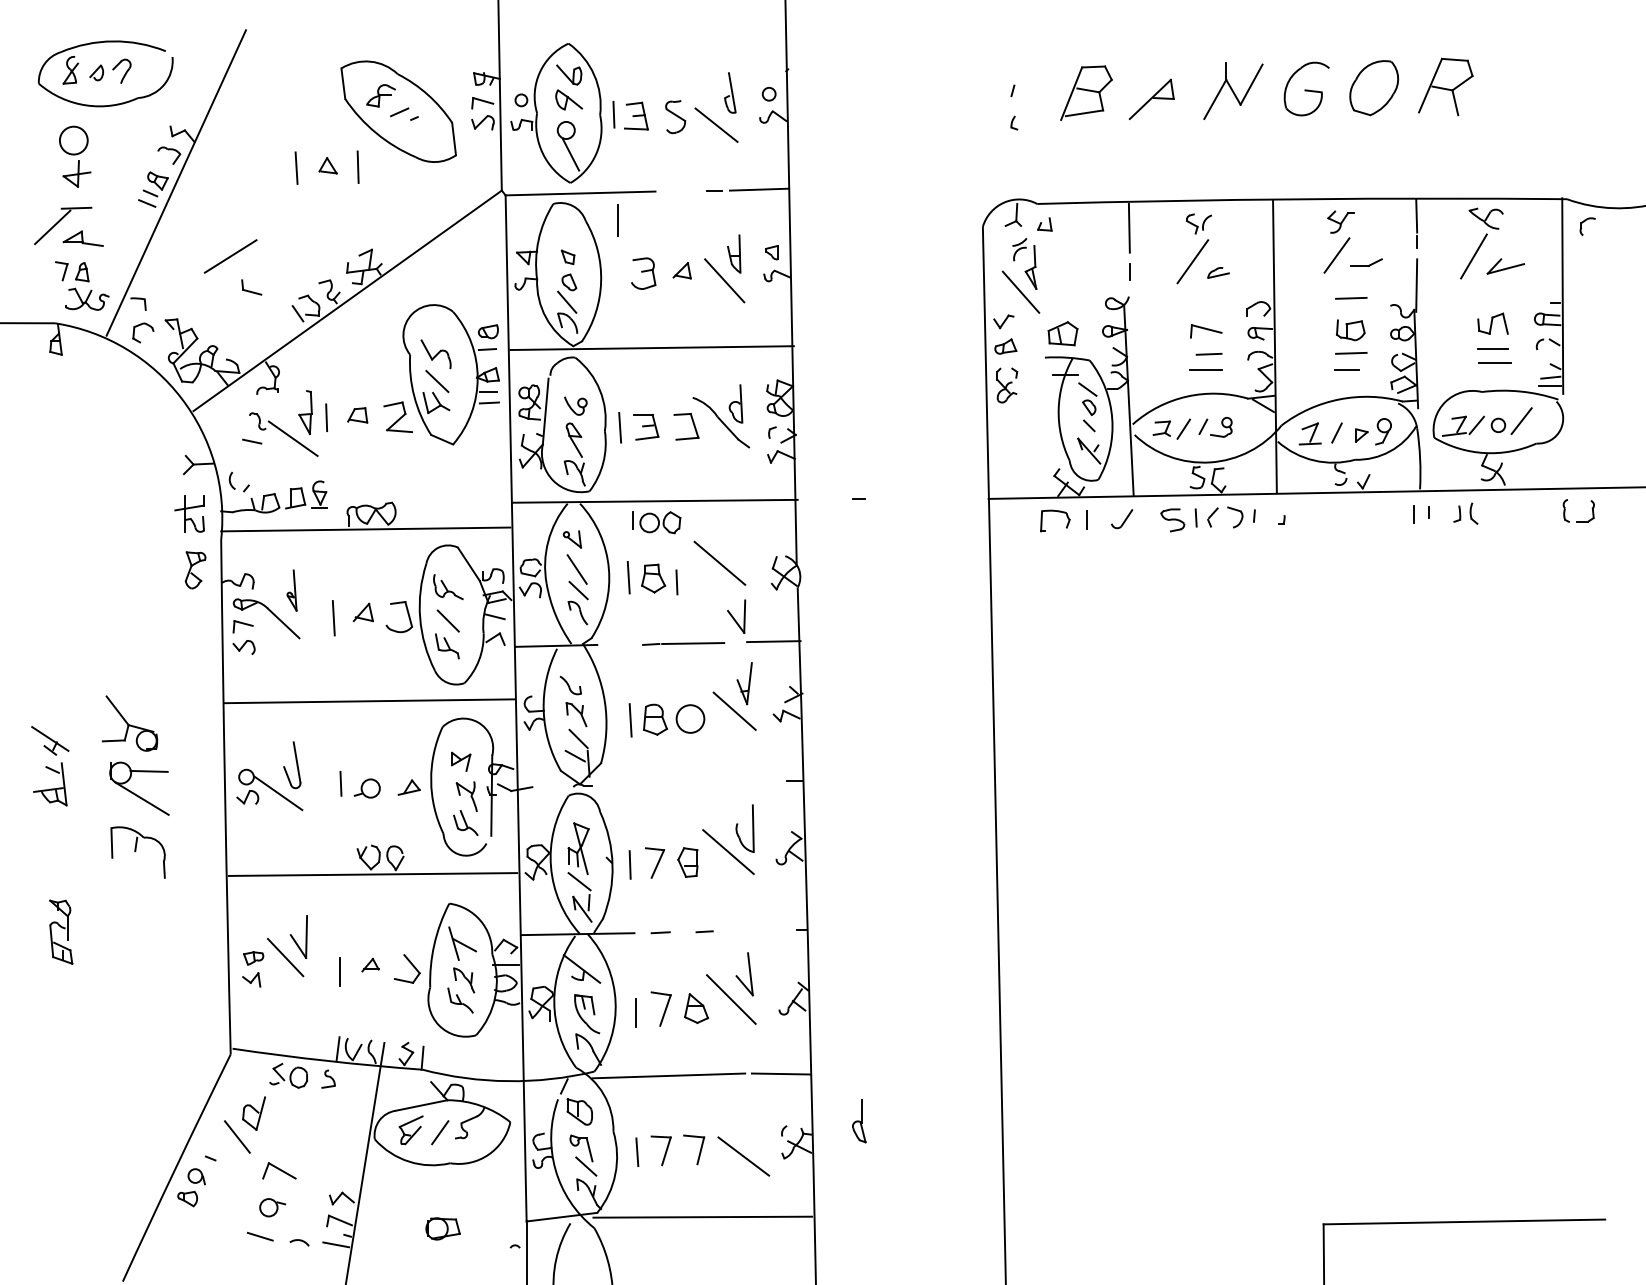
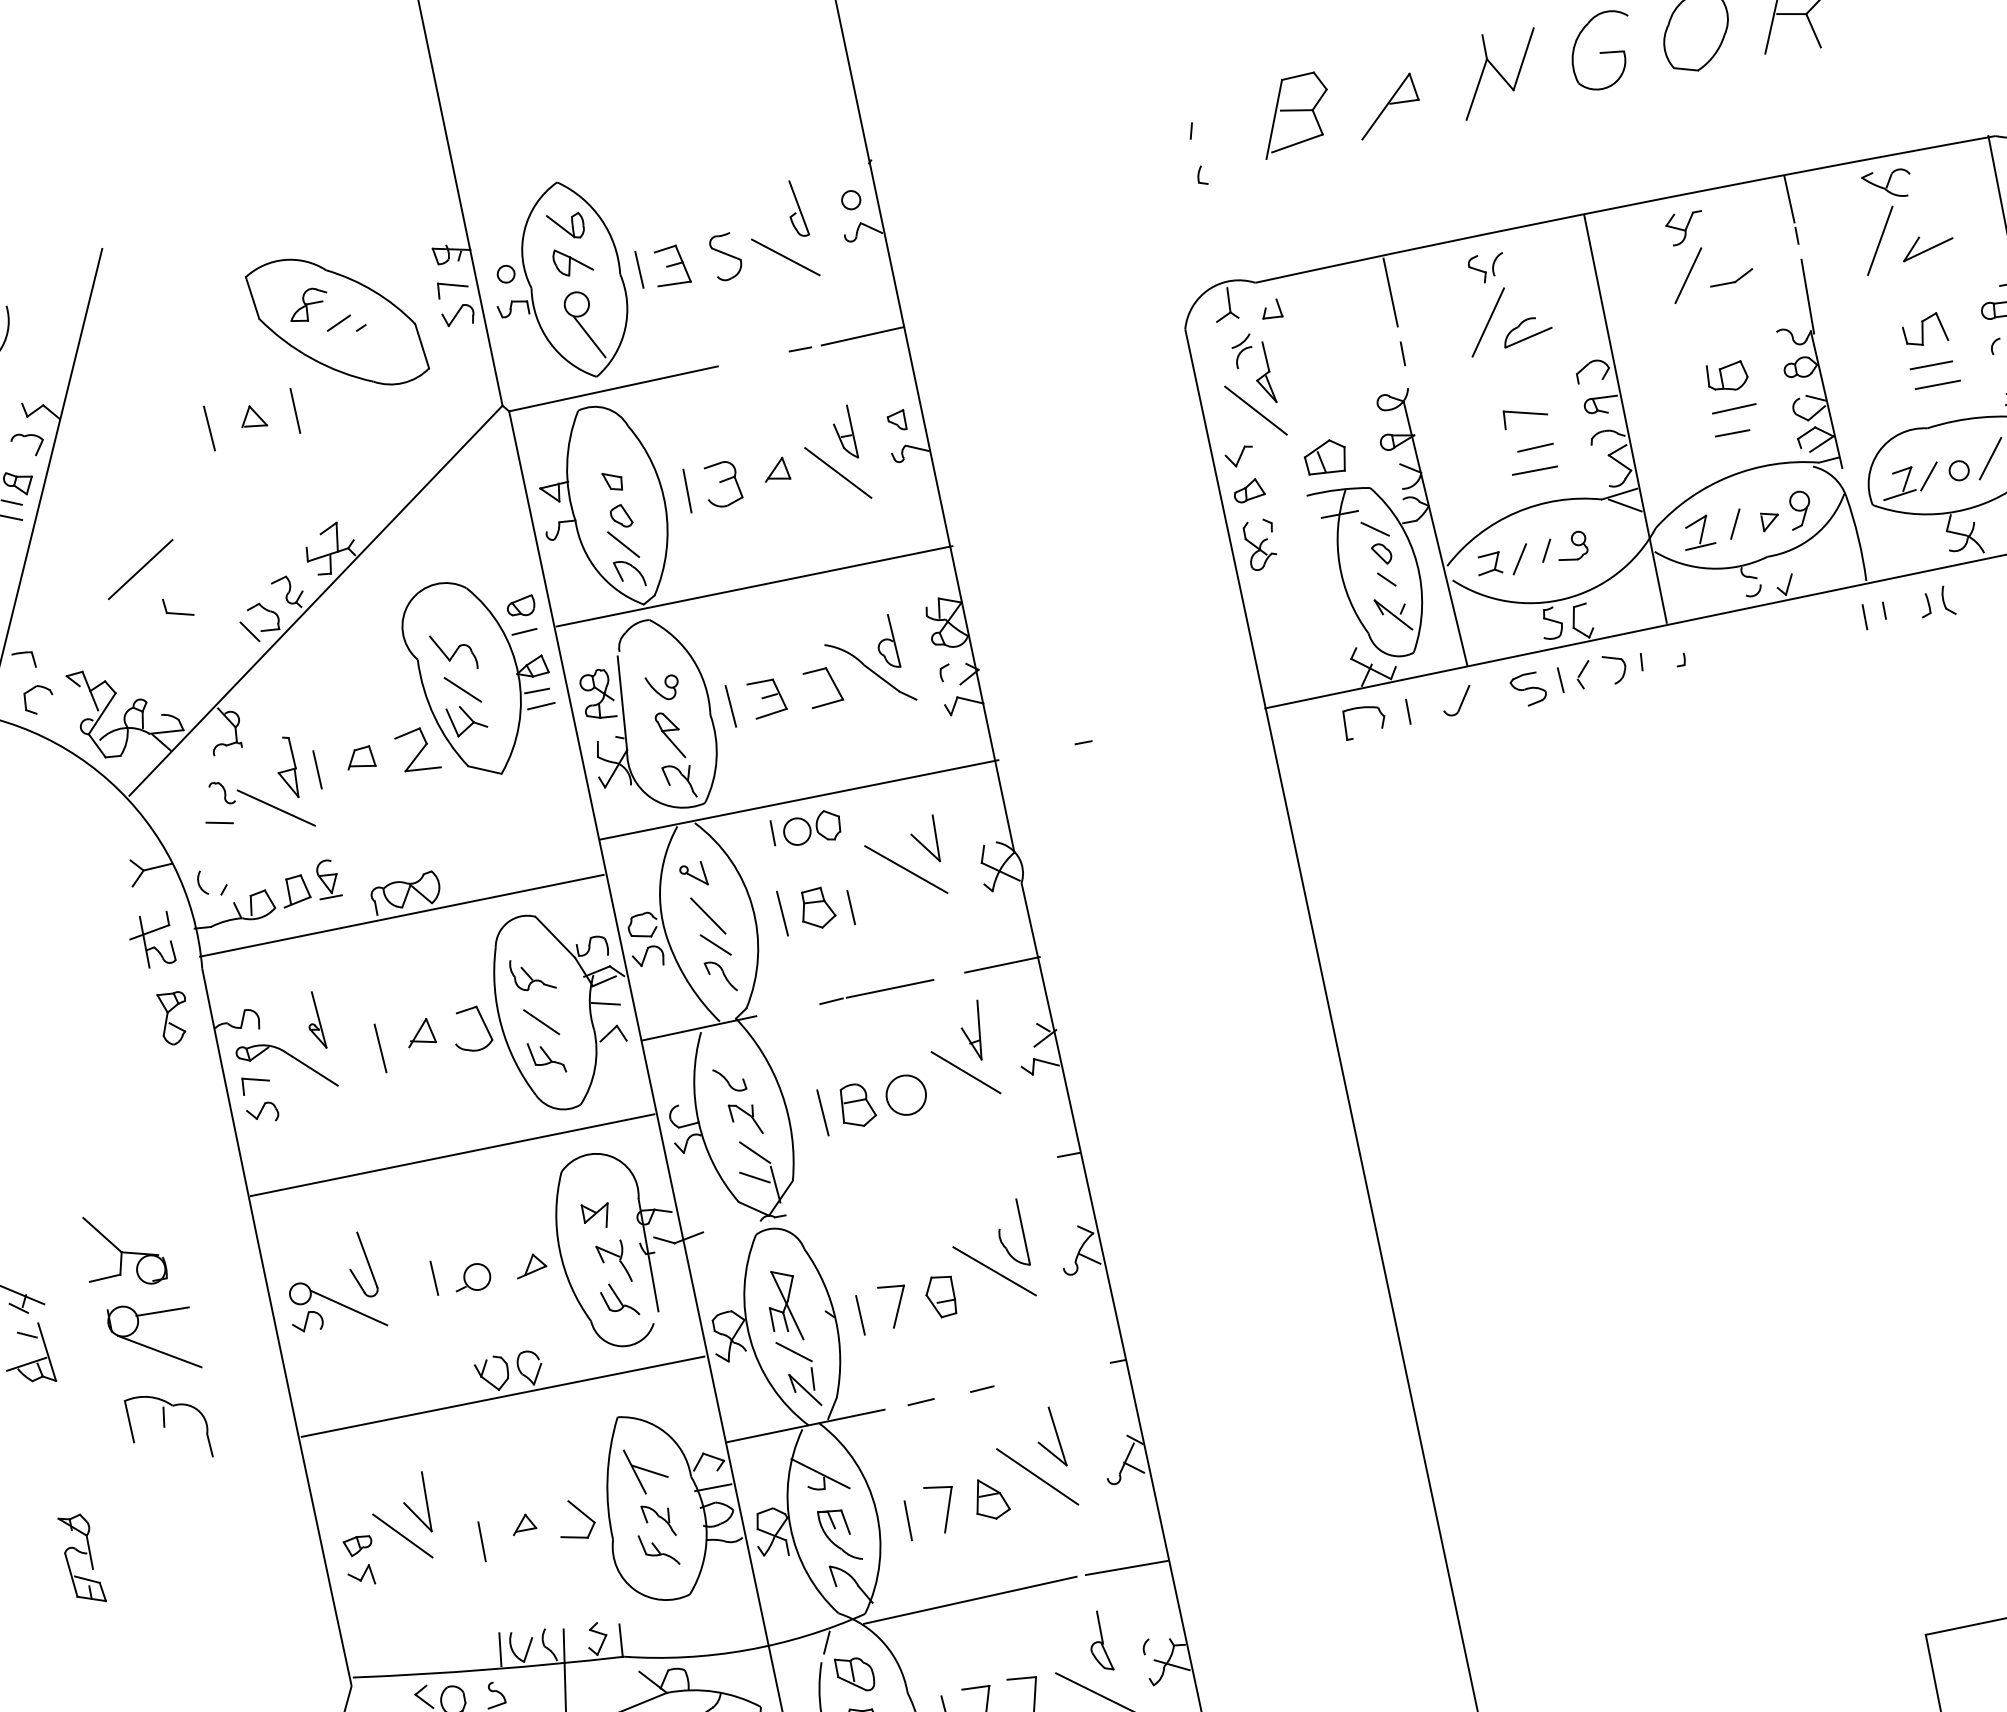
line: (617, 220) -> (686, 491), moved
part: (1218, 272) -> (1527, 330), size x1.67
line: (1351, 298) -> (1720, 332), removed
part: (736, 616) -> (924, 840), moved
part: (859, 1121) -> (1099, 1641), moved

